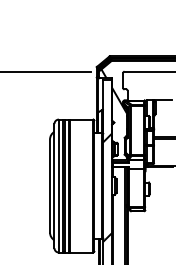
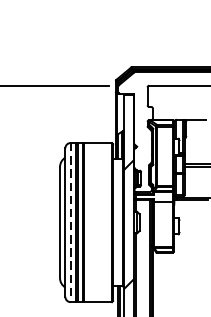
hatch: (113, 91) -> (136, 109), removed
line: (58, 186) -> (70, 223), solid -> dashed

